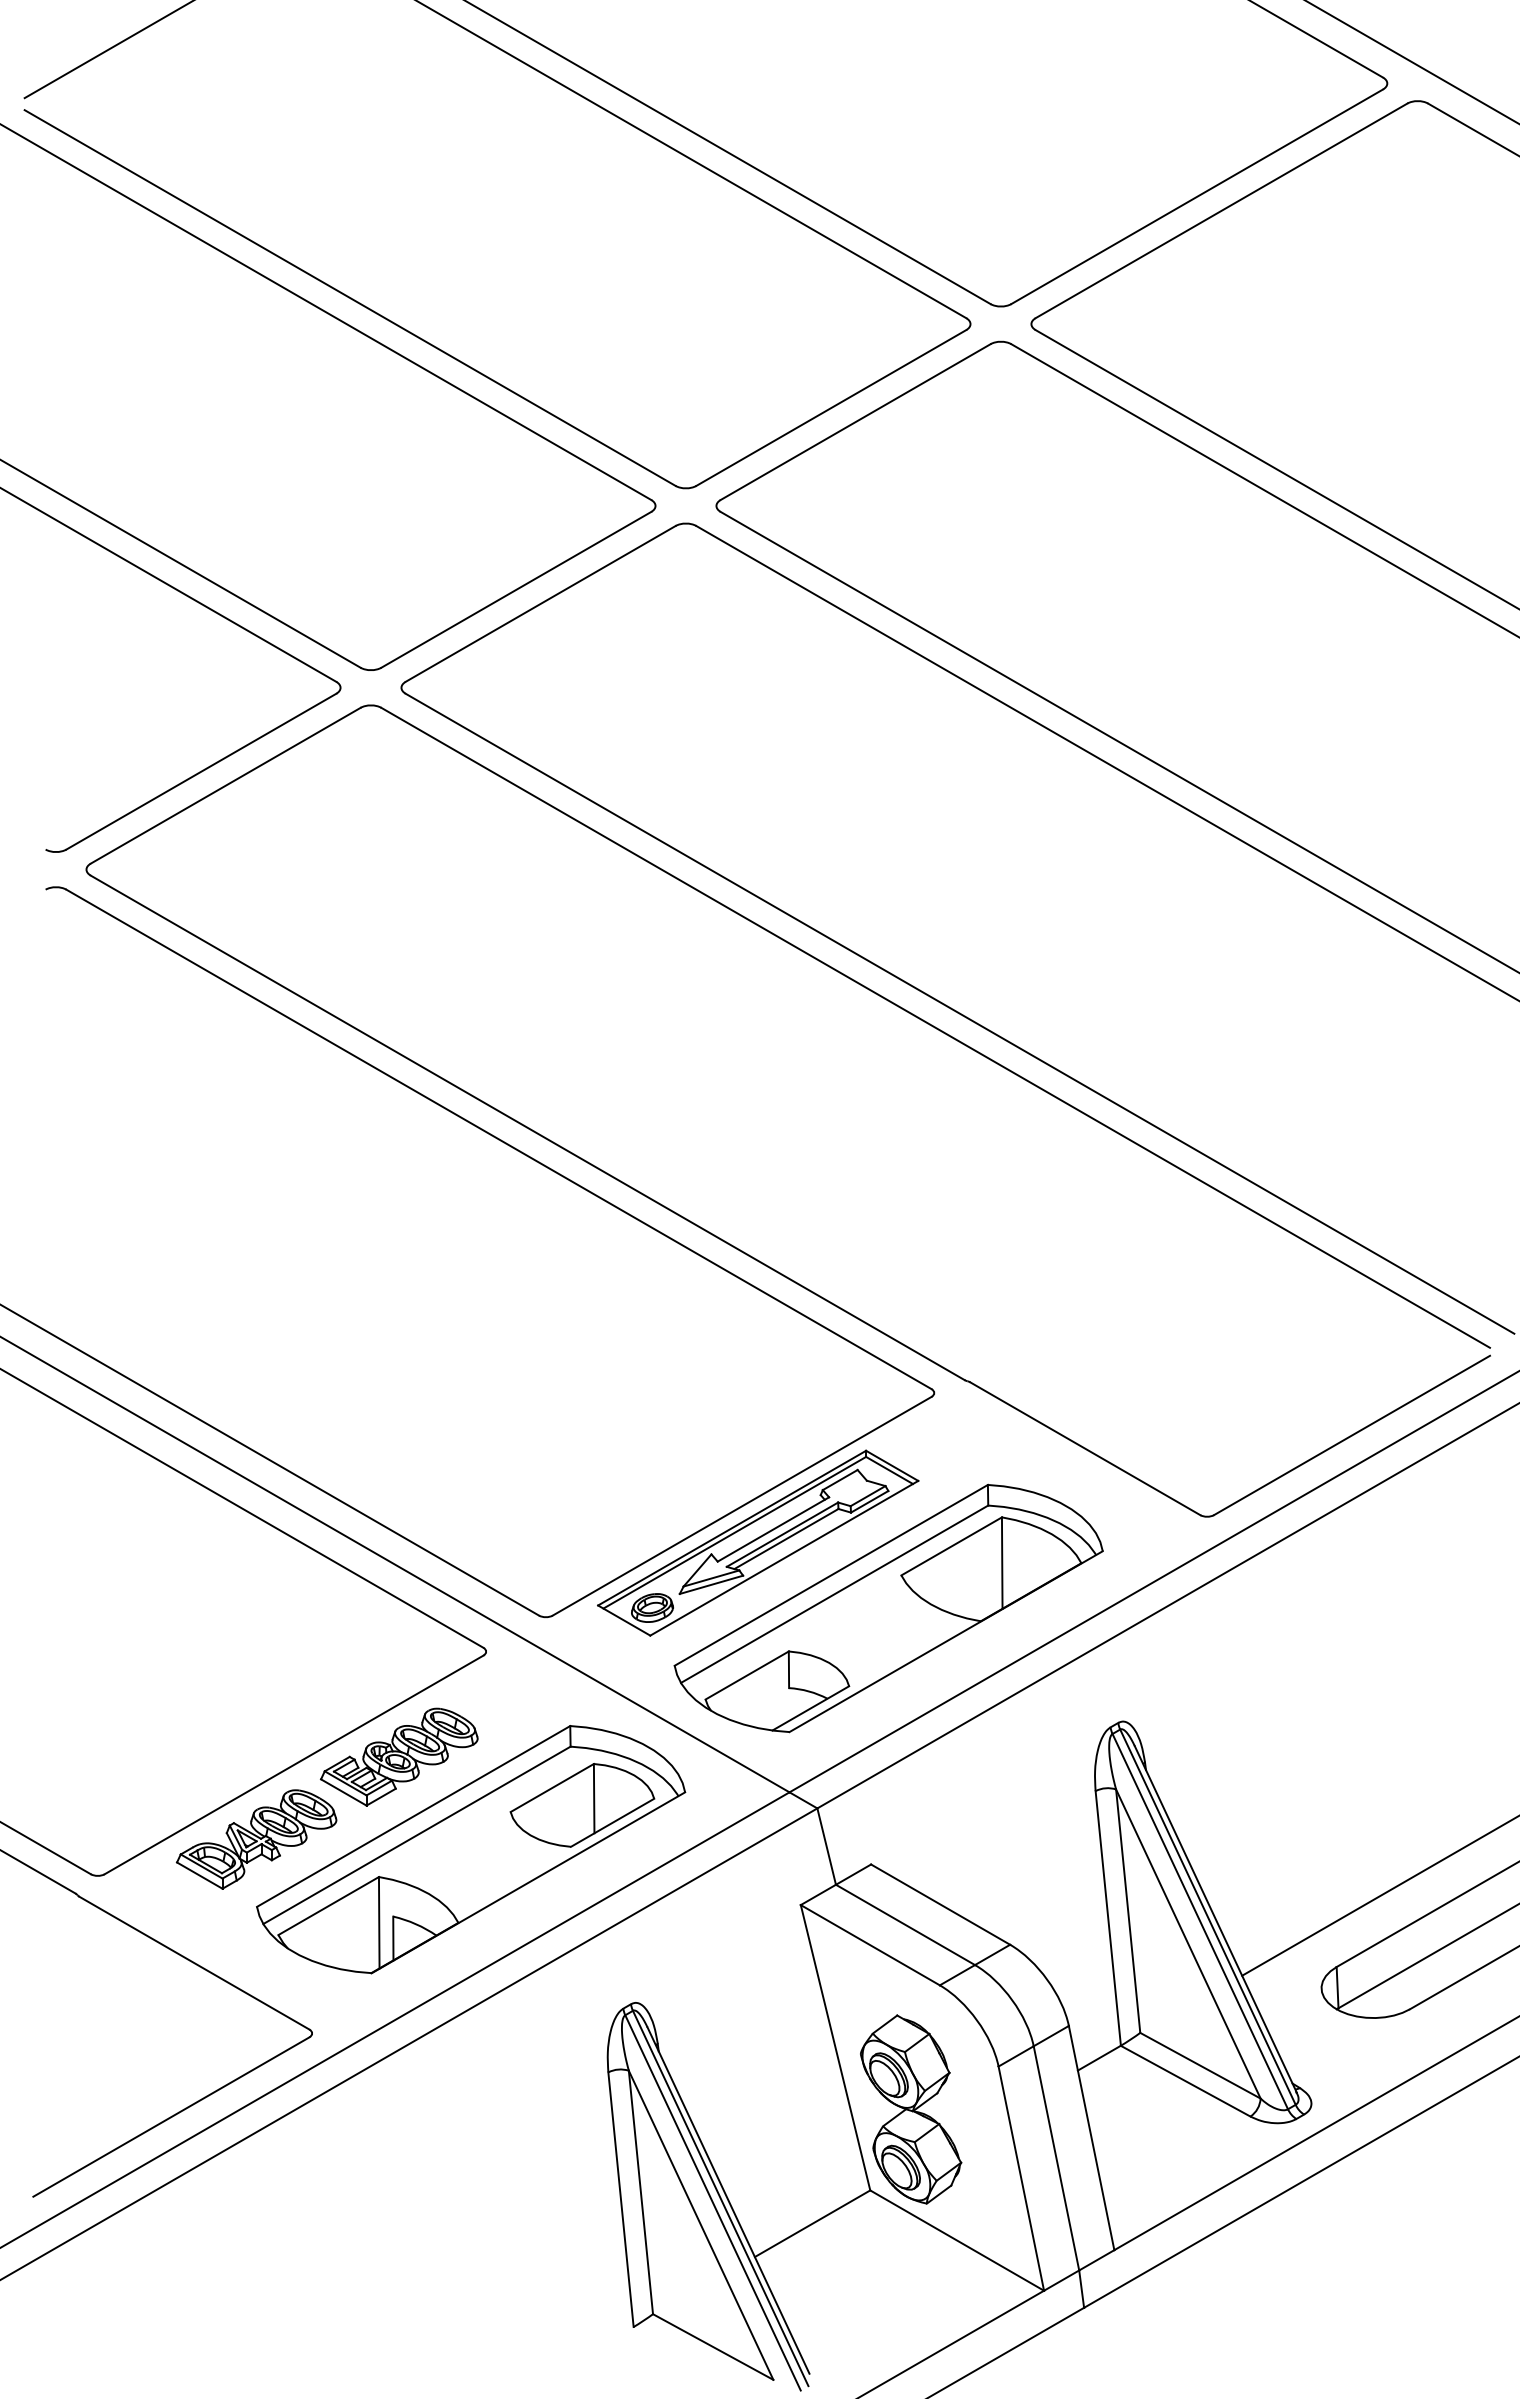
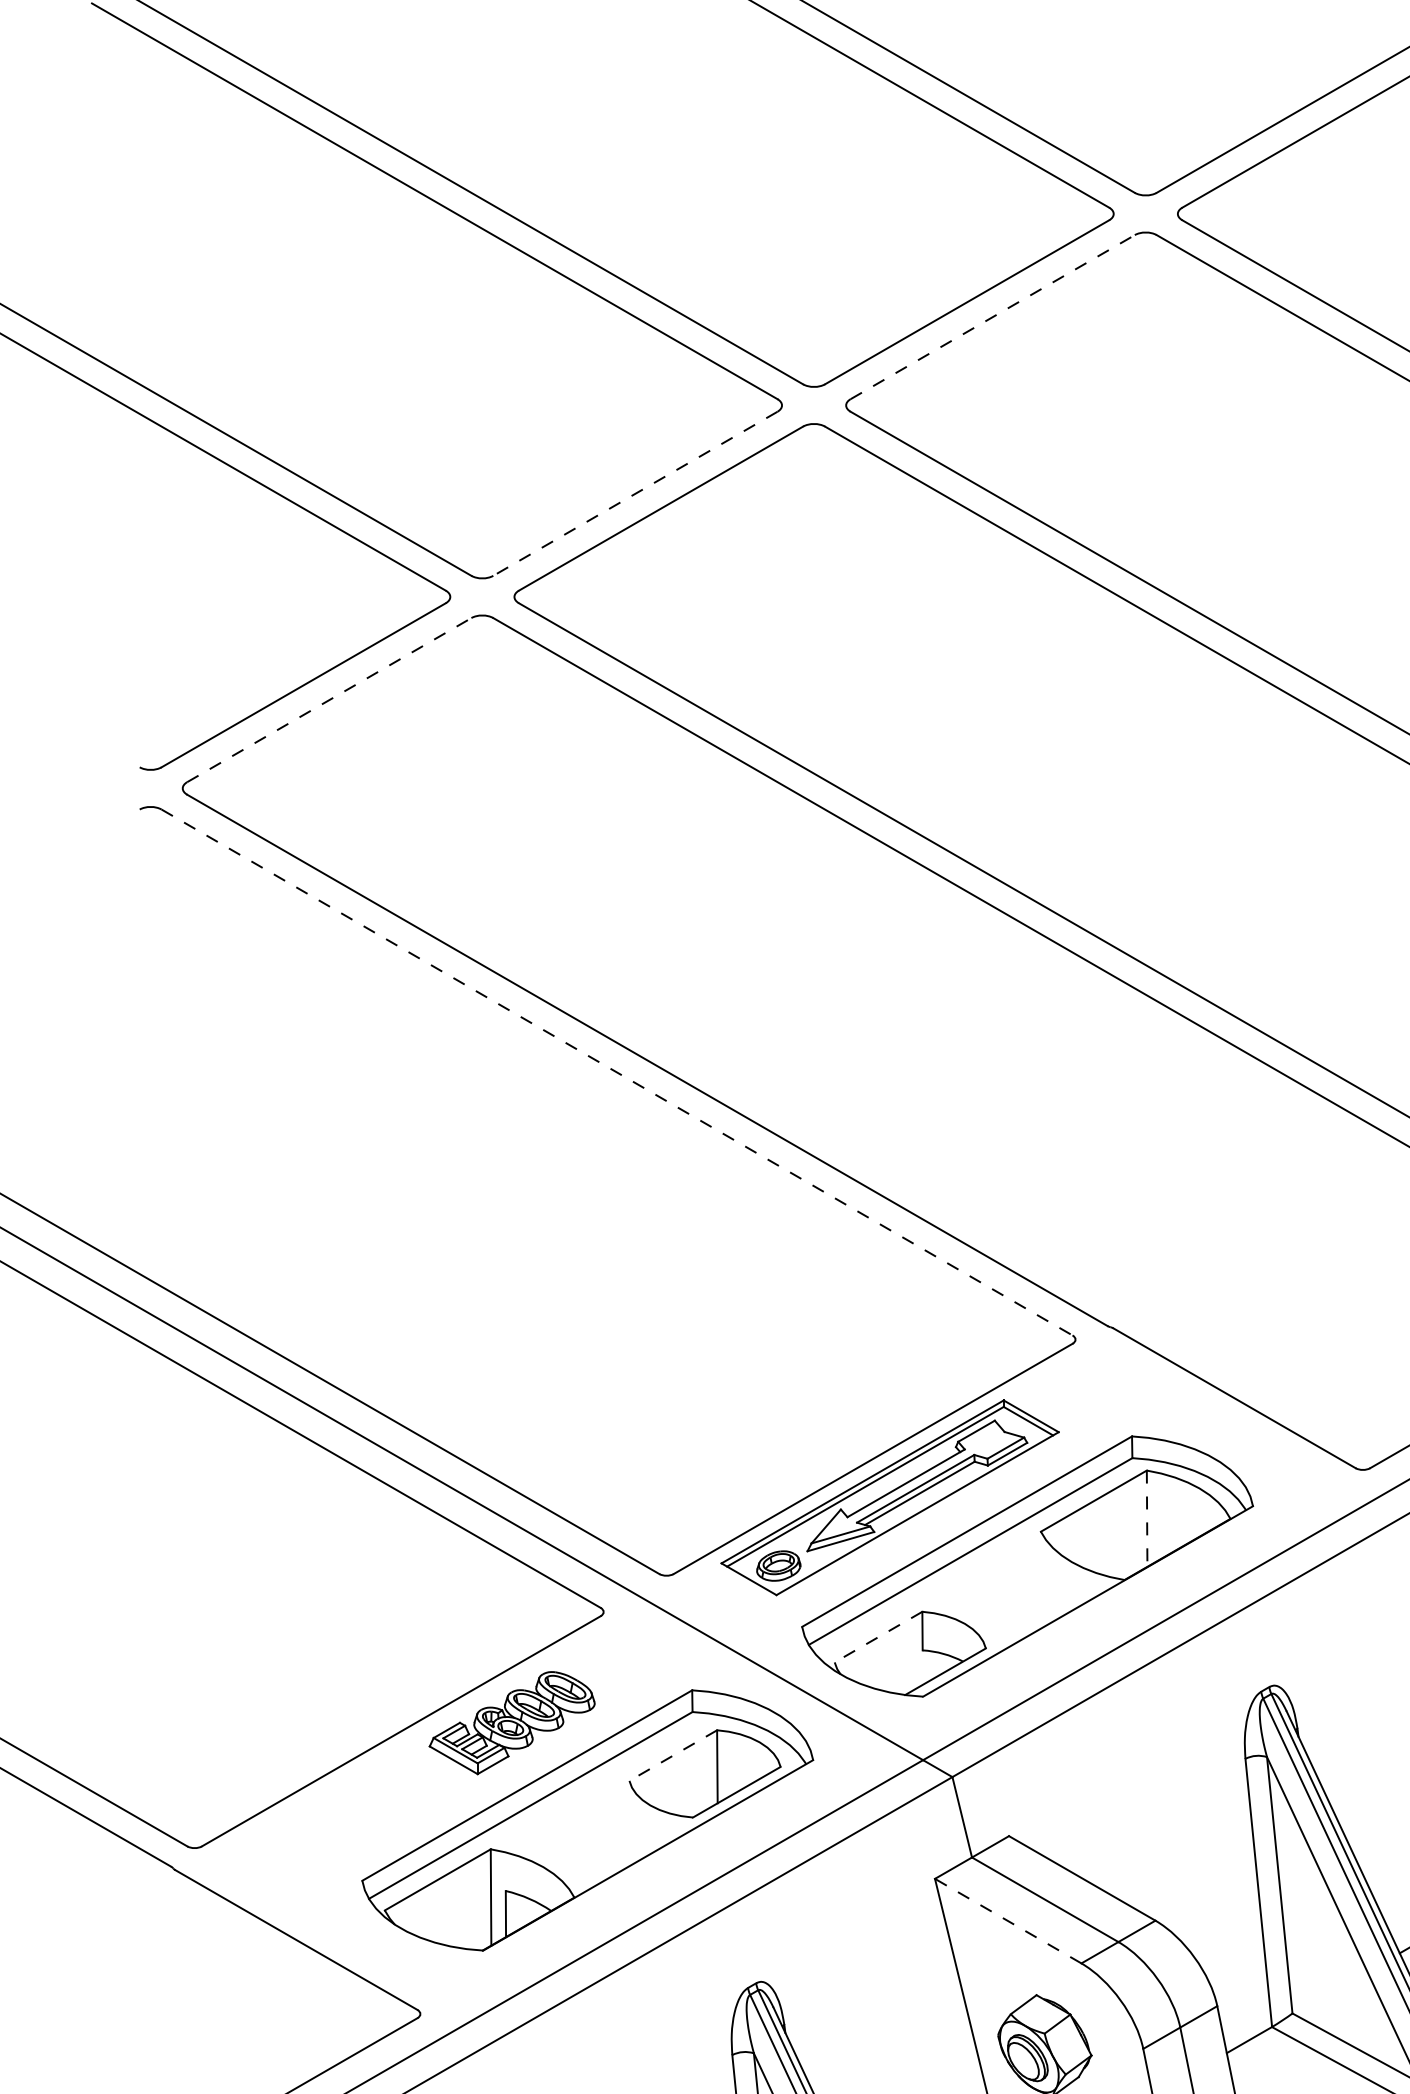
line: (855, 422) -> (992, 317), solid -> dashed
line: (516, 589) -> (635, 493), solid -> dashed
line: (225, 785) -> (329, 699), solid -> dashed
line: (499, 1139) -> (617, 1072), solid -> dashed
line: (1002, 1563) -> (1147, 1519), solid -> dashed
line: (746, 1675) -> (877, 1637), solid -> dashed
line: (551, 1788) -> (672, 1756), solid -> dashed
part: (256, 1839) -> (361, 1809), removed
line: (869, 1944) -> (1007, 1920), solid -> dashed

